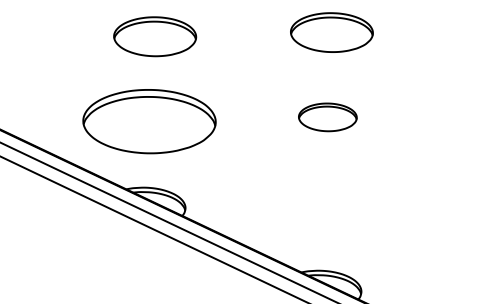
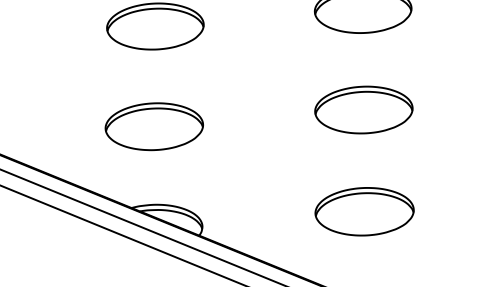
part: (327, 117) -> (363, 110), size x1.43
part: (149, 121) -> (154, 126), size x0.62
part: (323, 203) -> (364, 211), added

